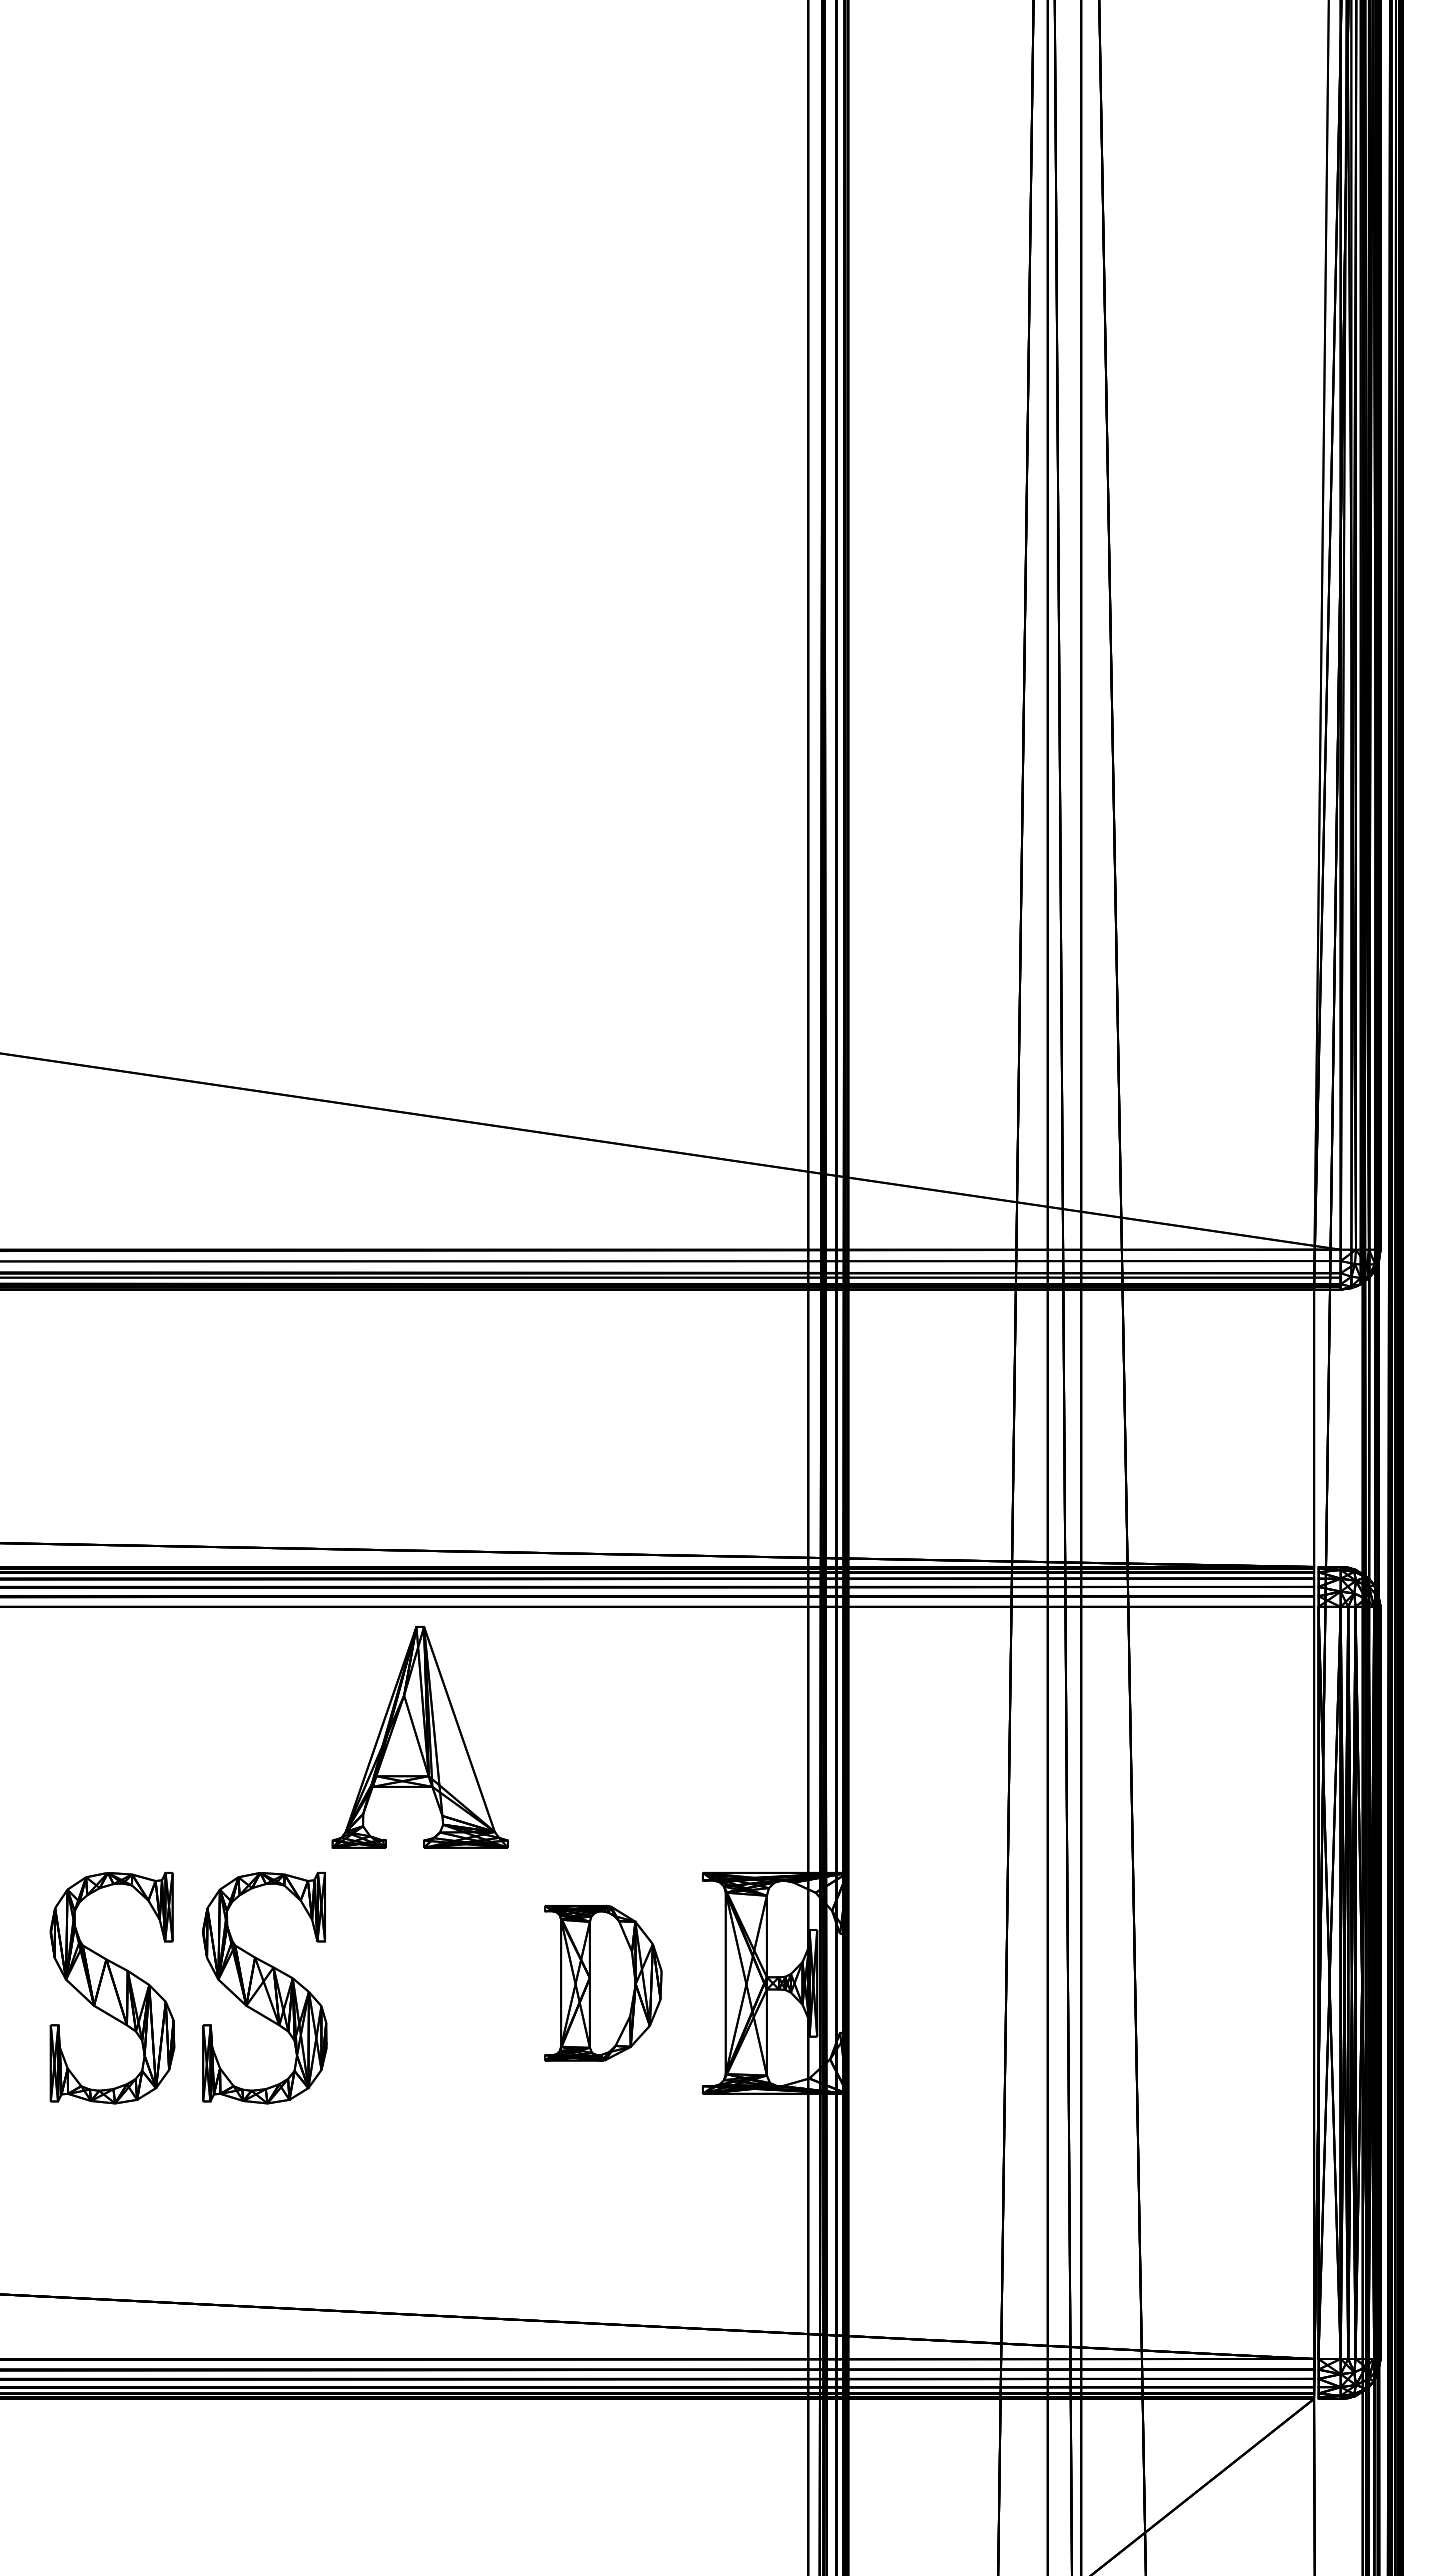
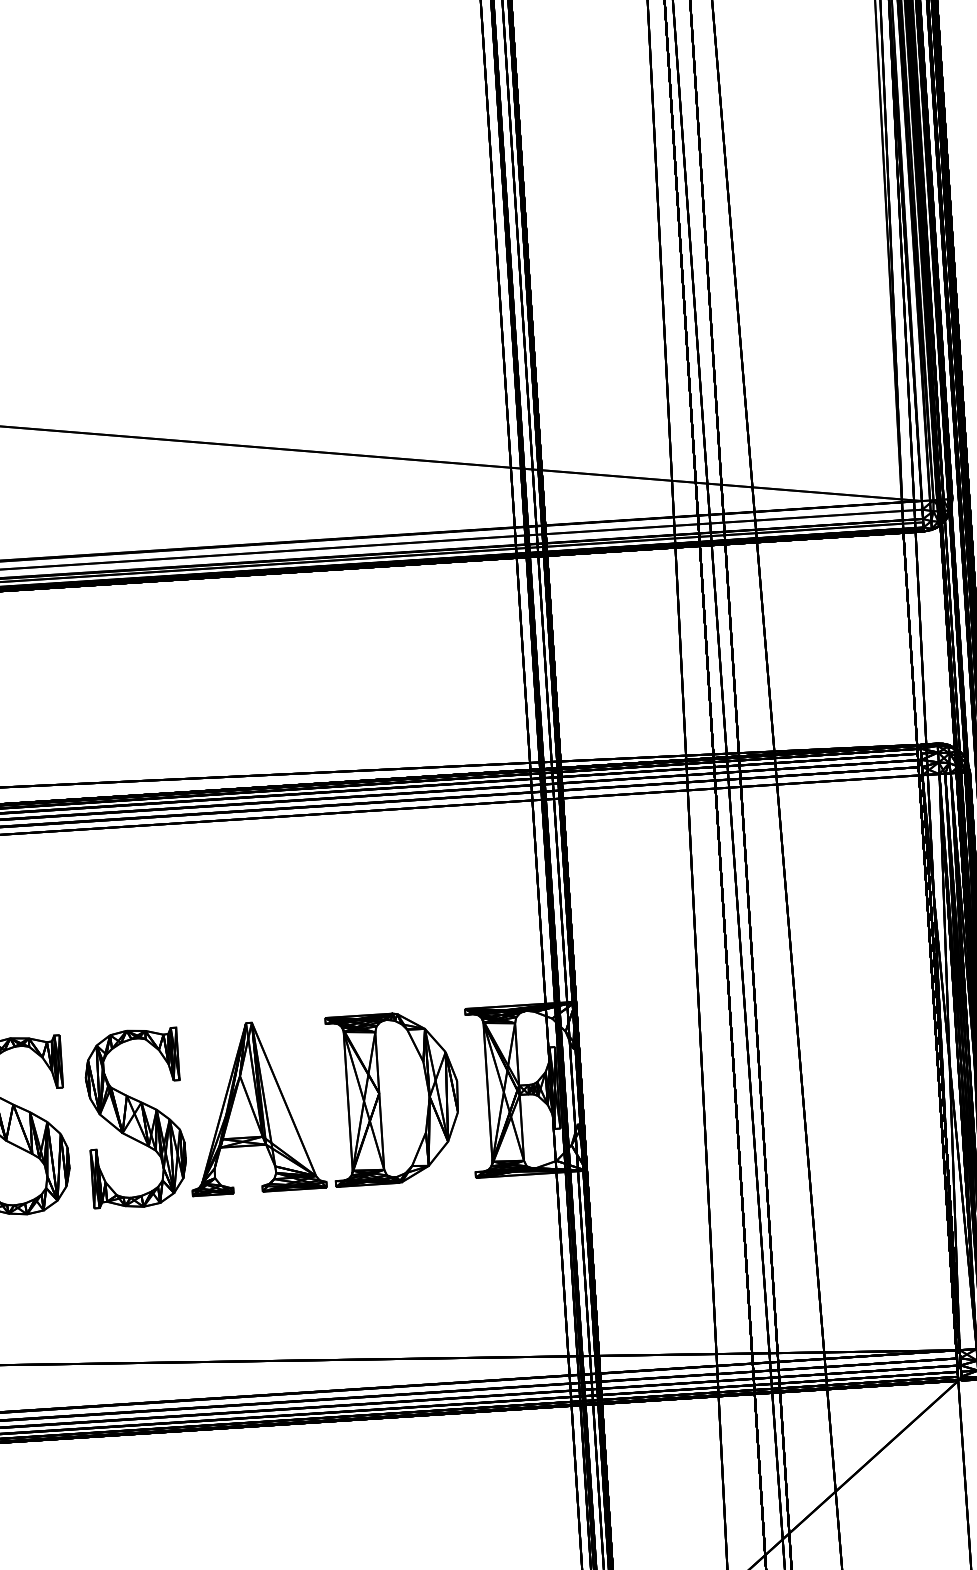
part: (419, 1737) -> (253, 1107), moved
part: (603, 1982) -> (394, 1097), size x1.43

